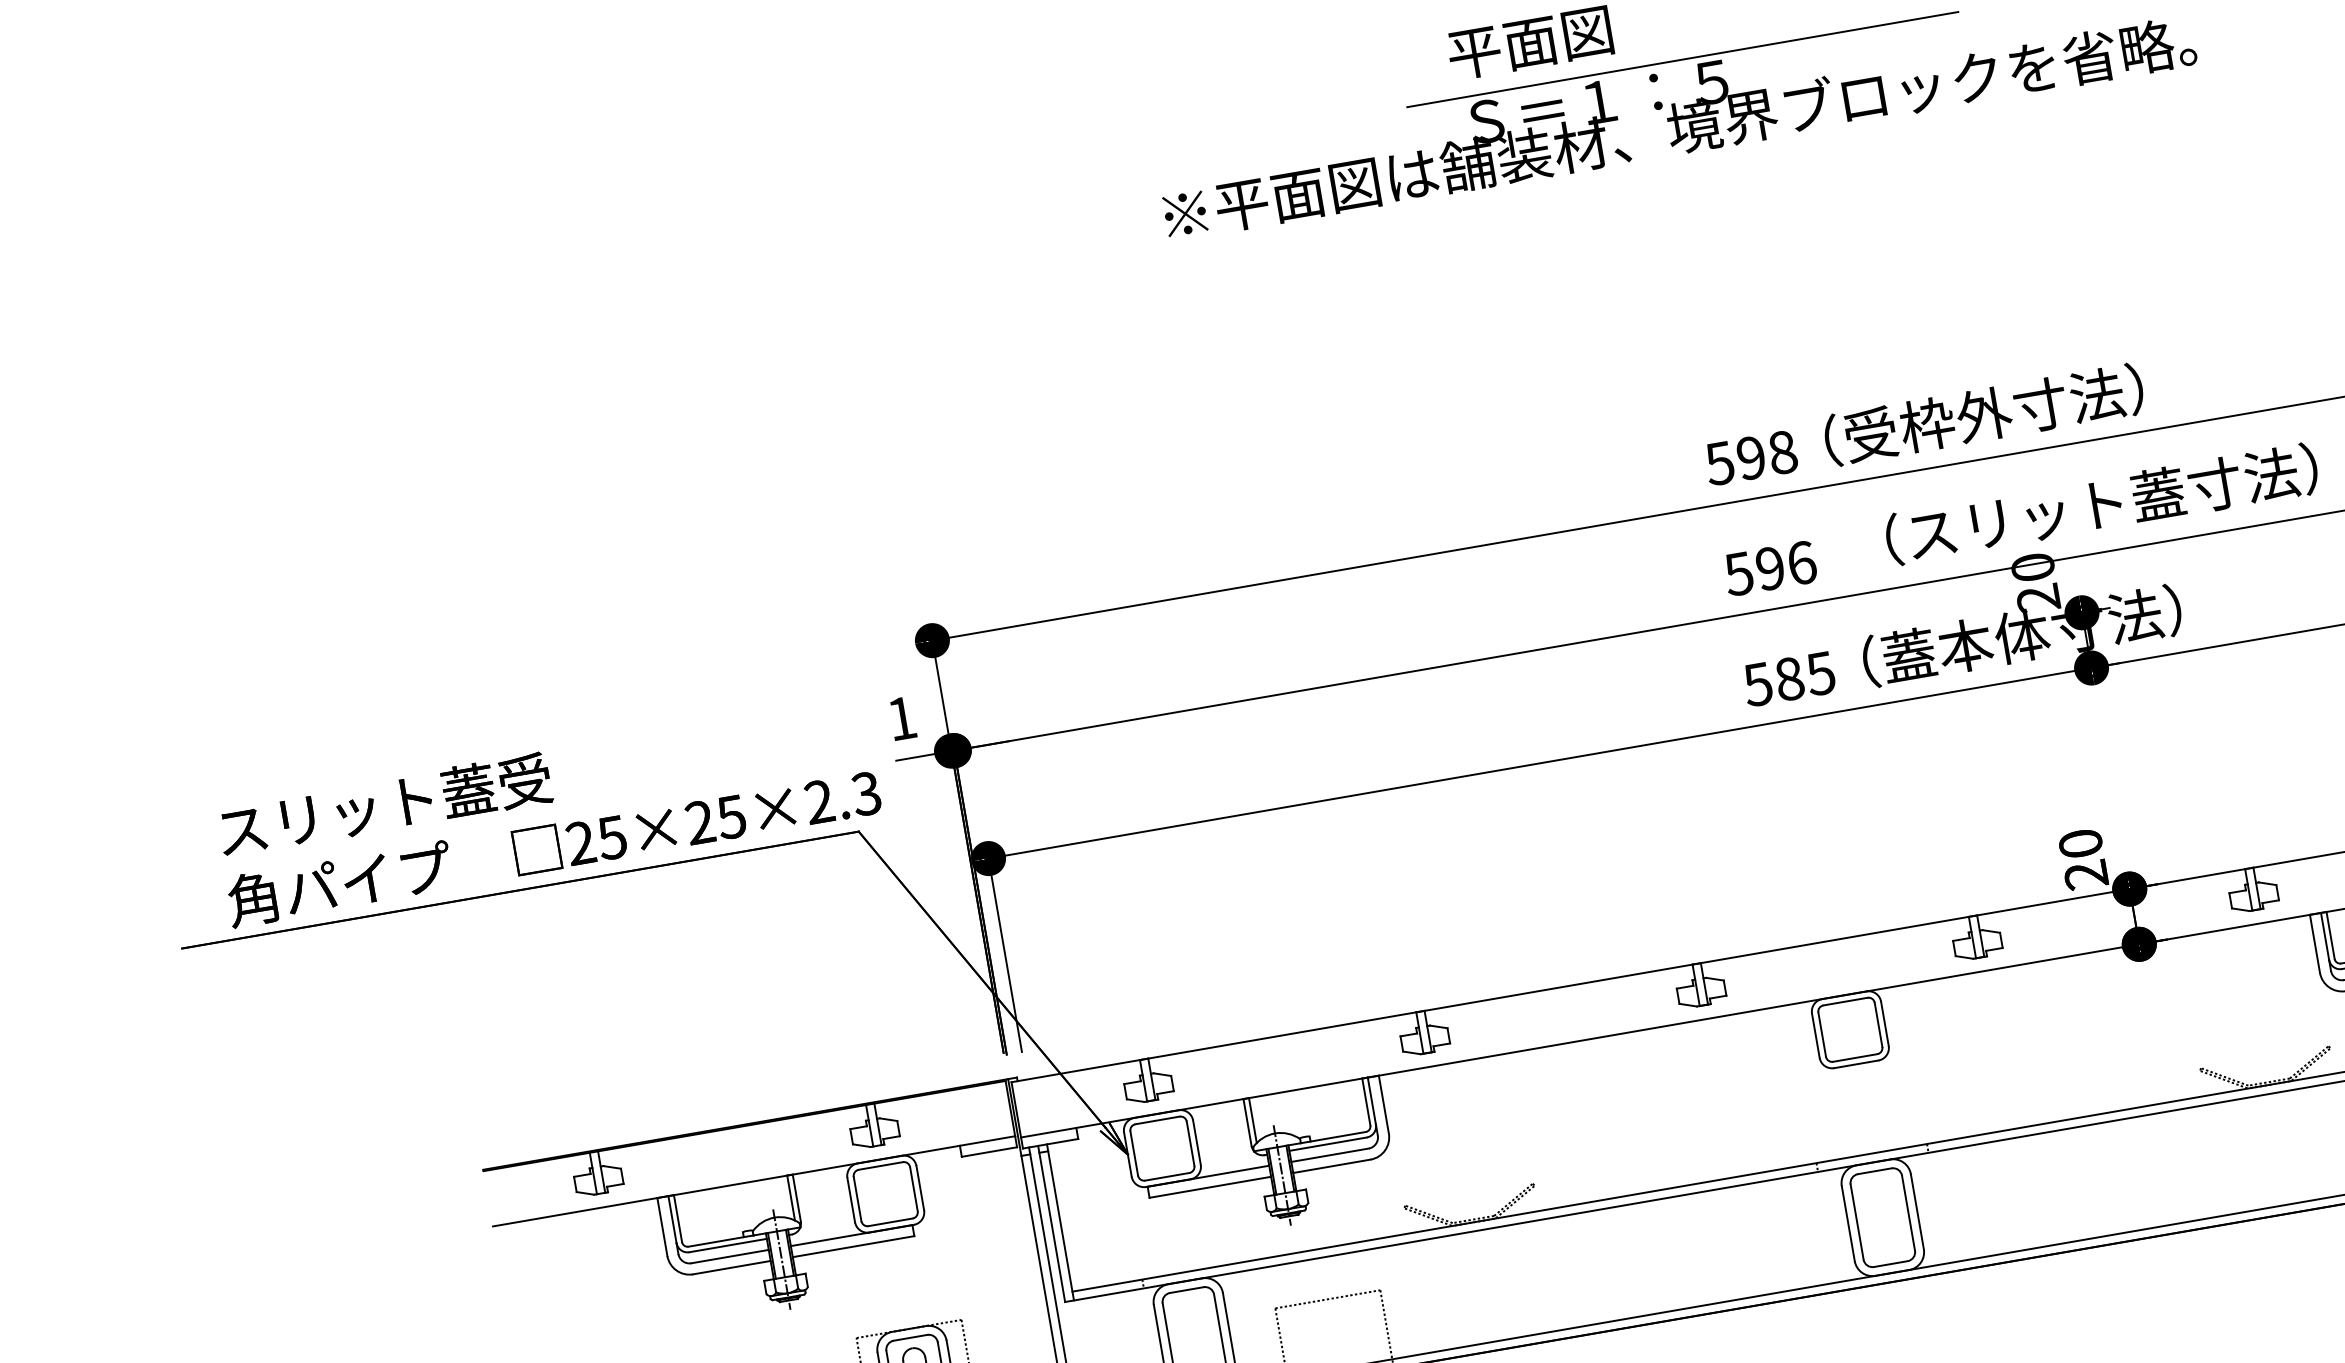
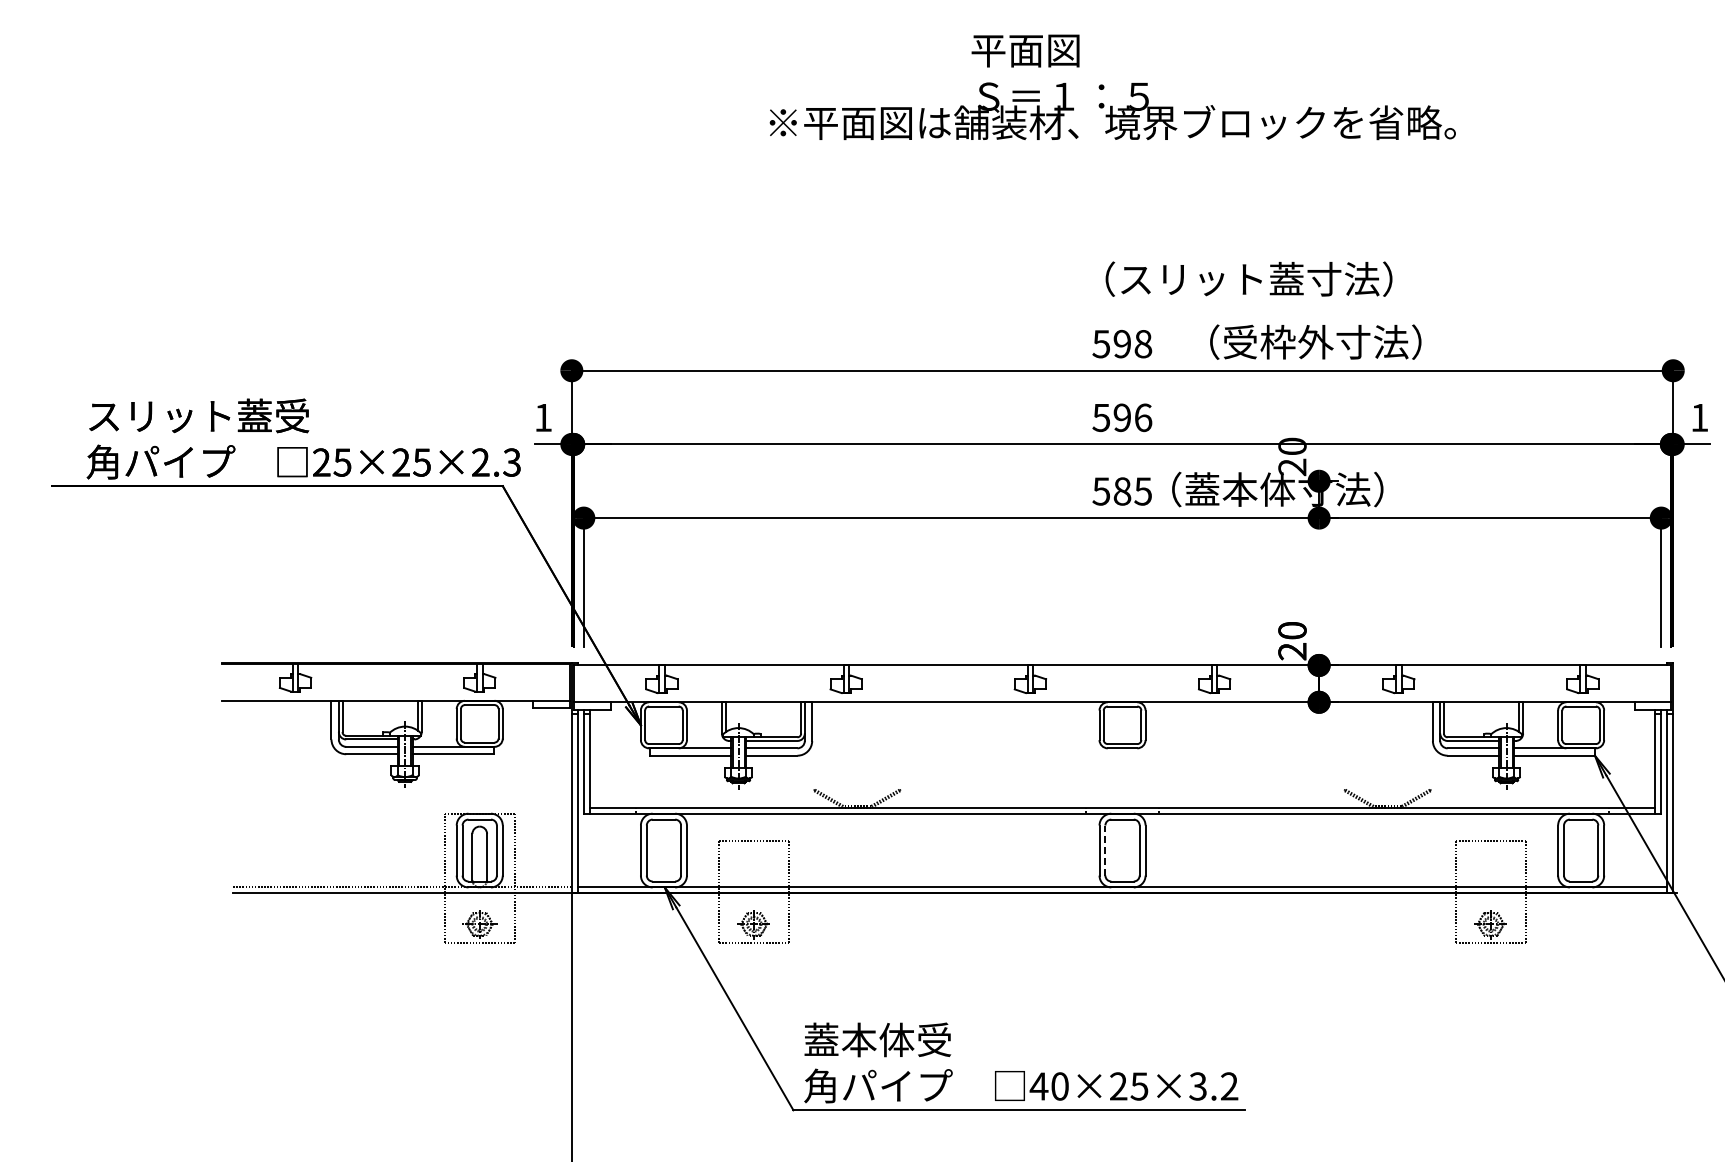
line: (1682, 59) -> (1122, 78), removed
text: (1983, 413) -> (1315, 341), moved
text: (2100, 503) -> (1248, 278), moved
line: (1857, 1222) -> (1105, 850), solid -> dashed

